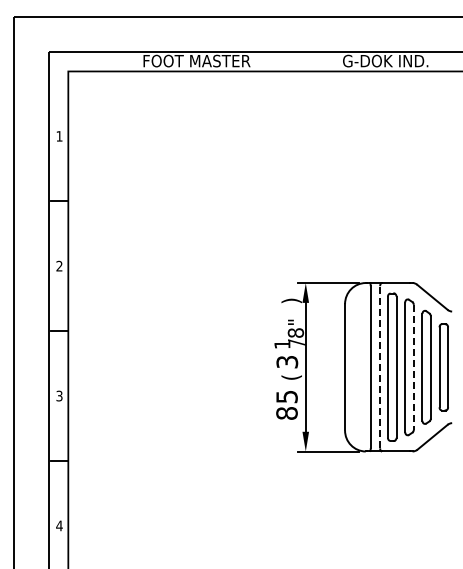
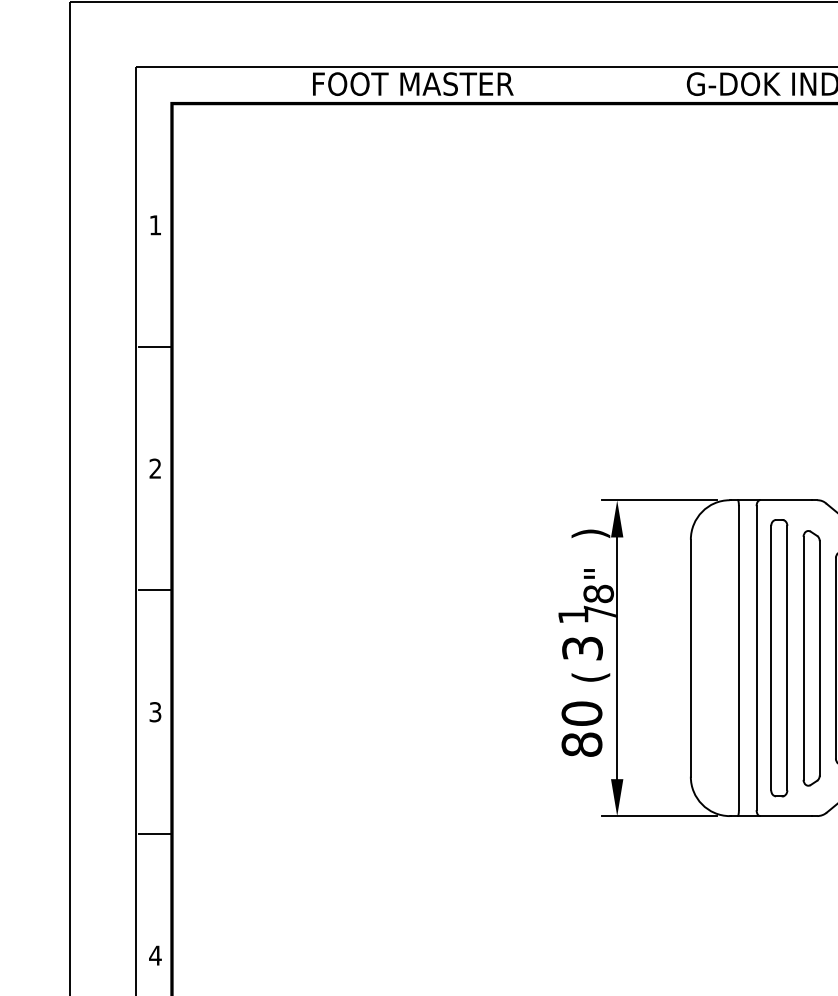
line: (380, 366) -> (757, 656), dashed -> solid
line: (413, 367) -> (819, 658), dashed -> solid
text: (286, 396) -> (581, 712), 85 -> 80

